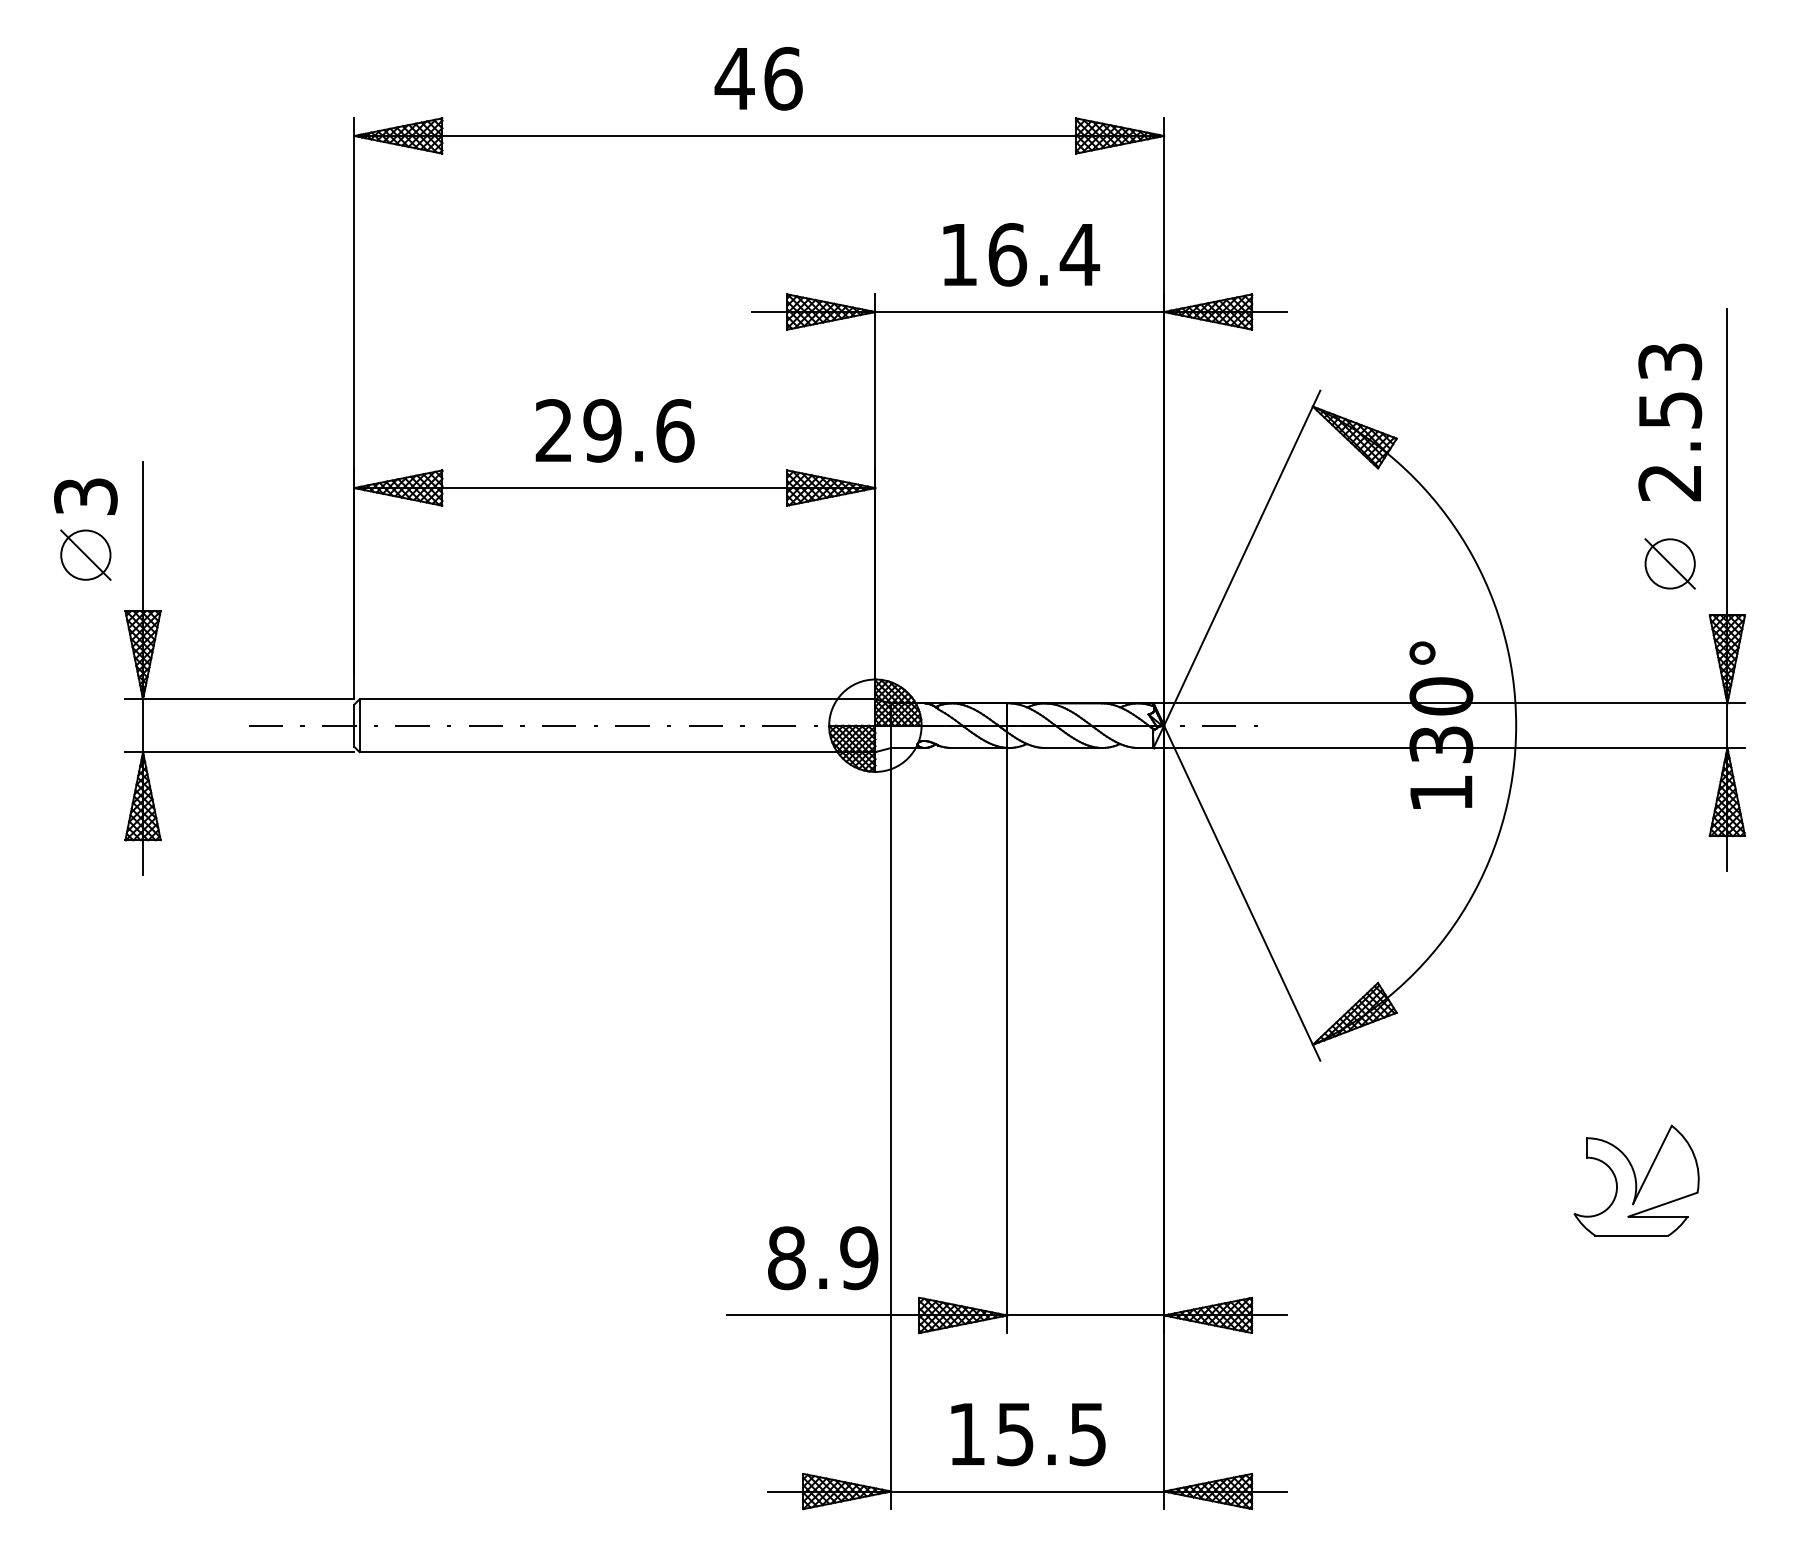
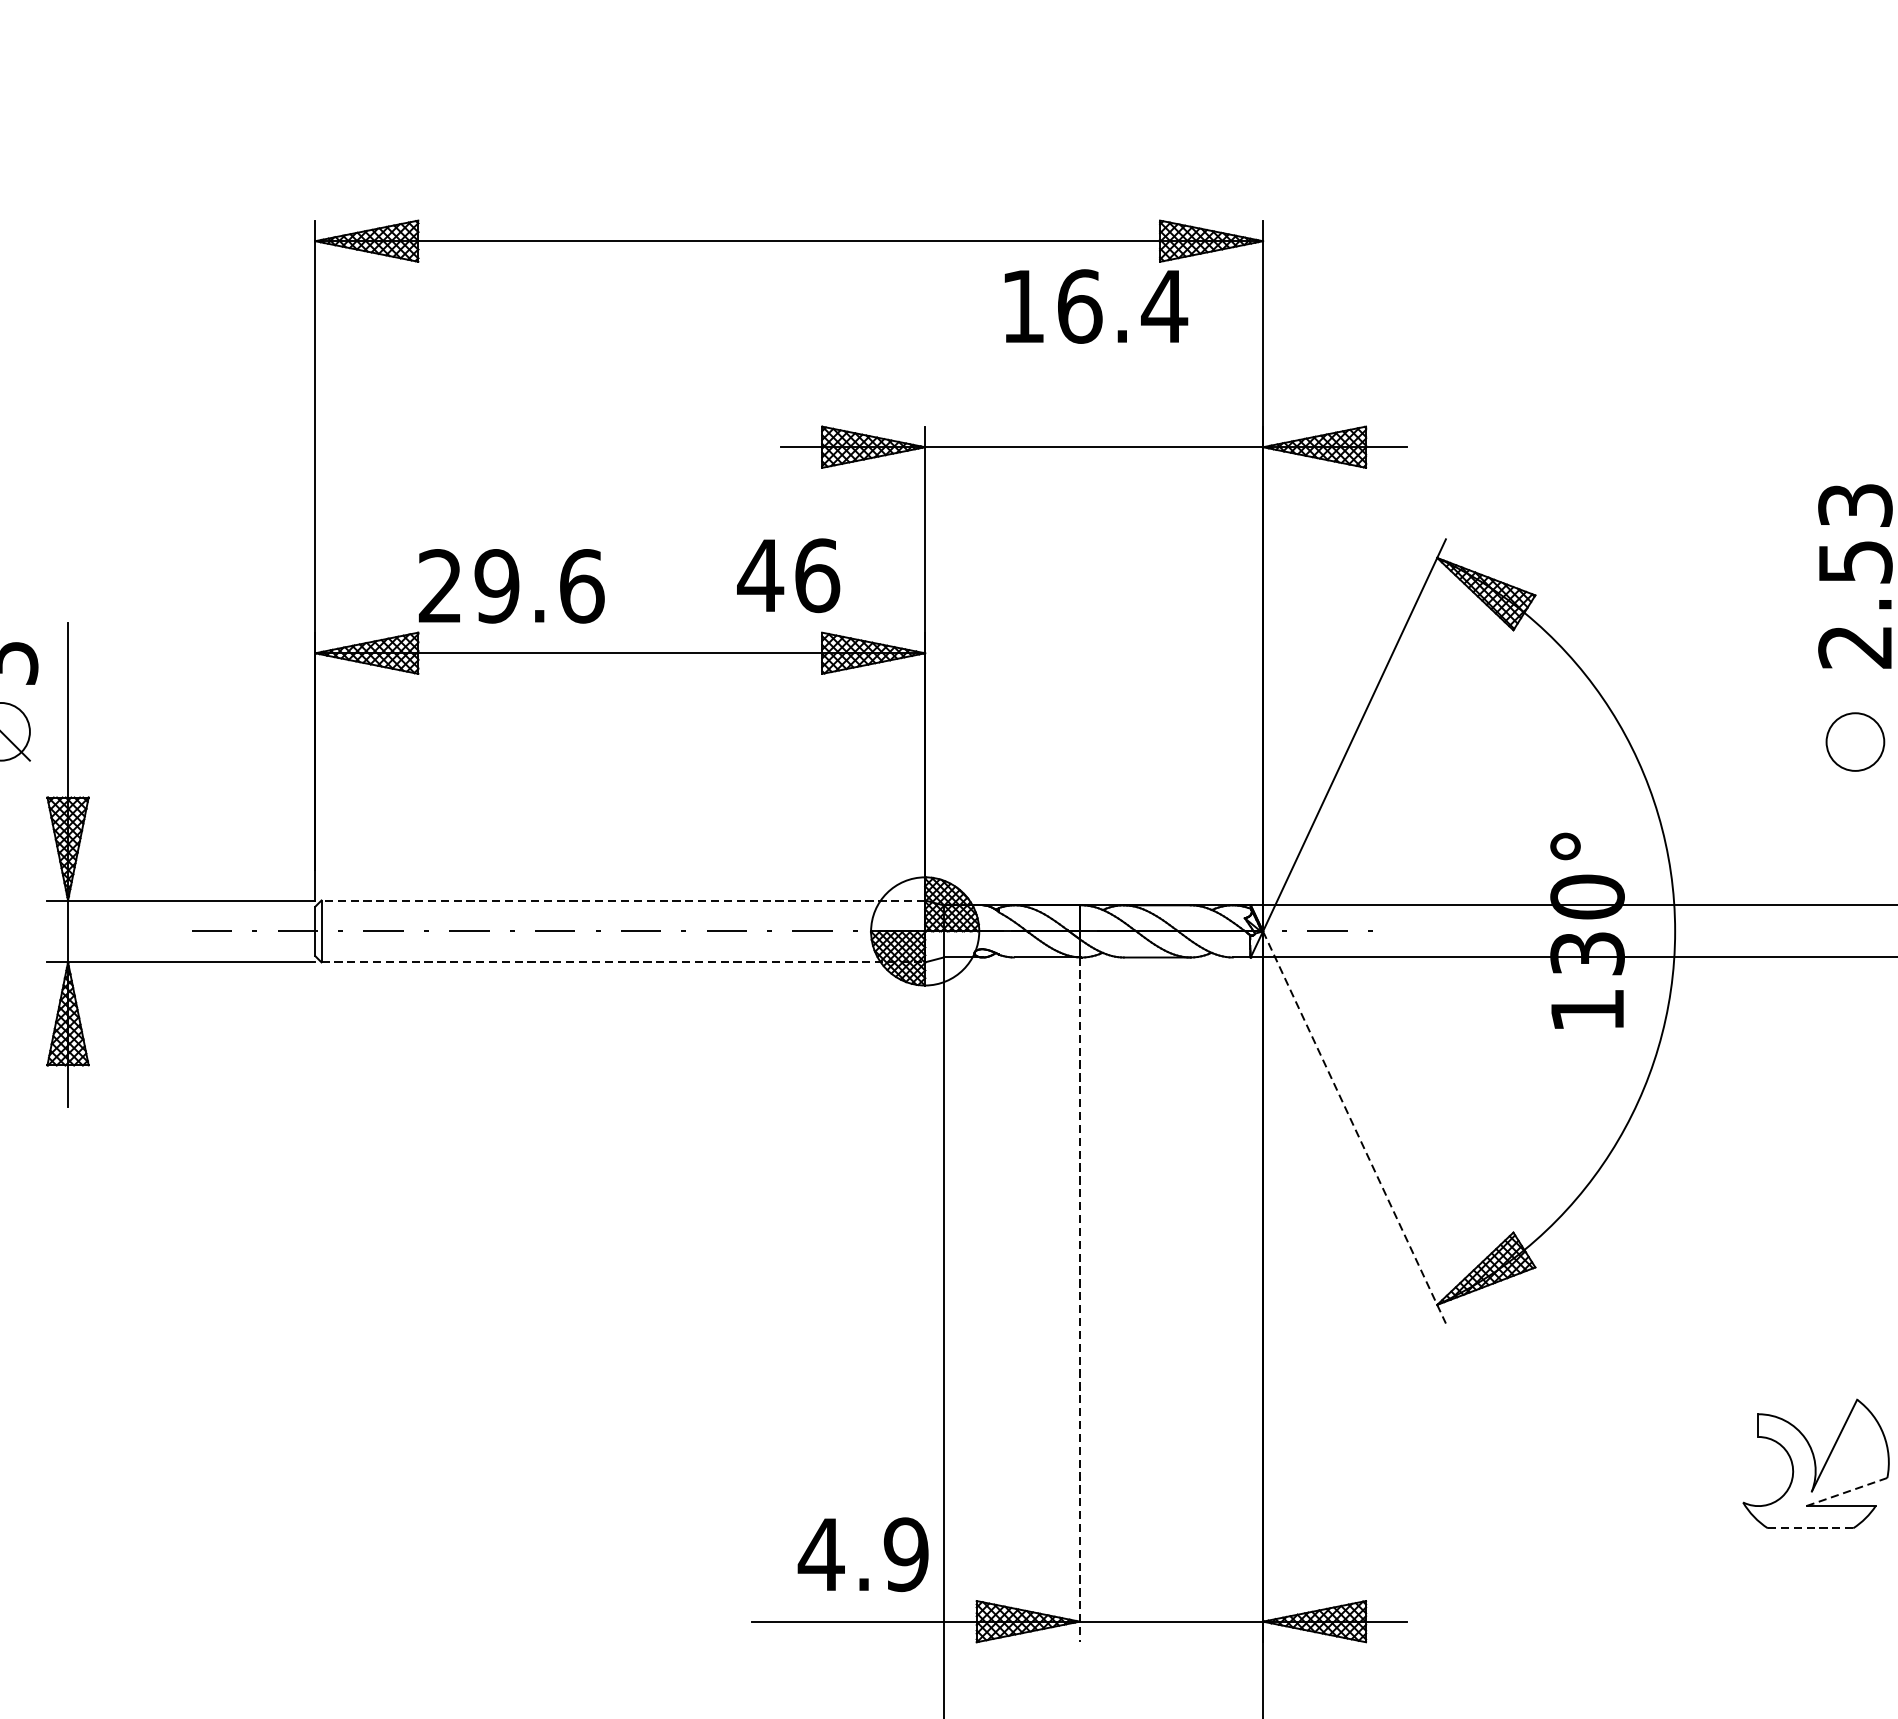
text: (758, 78) -> (788, 575), moved
text: (1021, 254) -> (1096, 306), moved
text: (614, 430) -> (510, 585), moved
line: (1669, 563) -> (1854, 741), removed
line: (617, 699) -> (623, 900), solid -> dashed
line: (617, 752) -> (623, 962), solid -> dashed
line: (1242, 893) -> (1354, 1127), solid -> dashed
line: (1007, 1040) -> (1079, 1299), solid -> dashed
line: (1662, 1204) -> (1846, 1491), solid -> dashed
line: (1632, 1235) -> (1811, 1528), solid -> dashed
text: (786, 1258) -> (821, 1554), 8.9 -> 4.9

